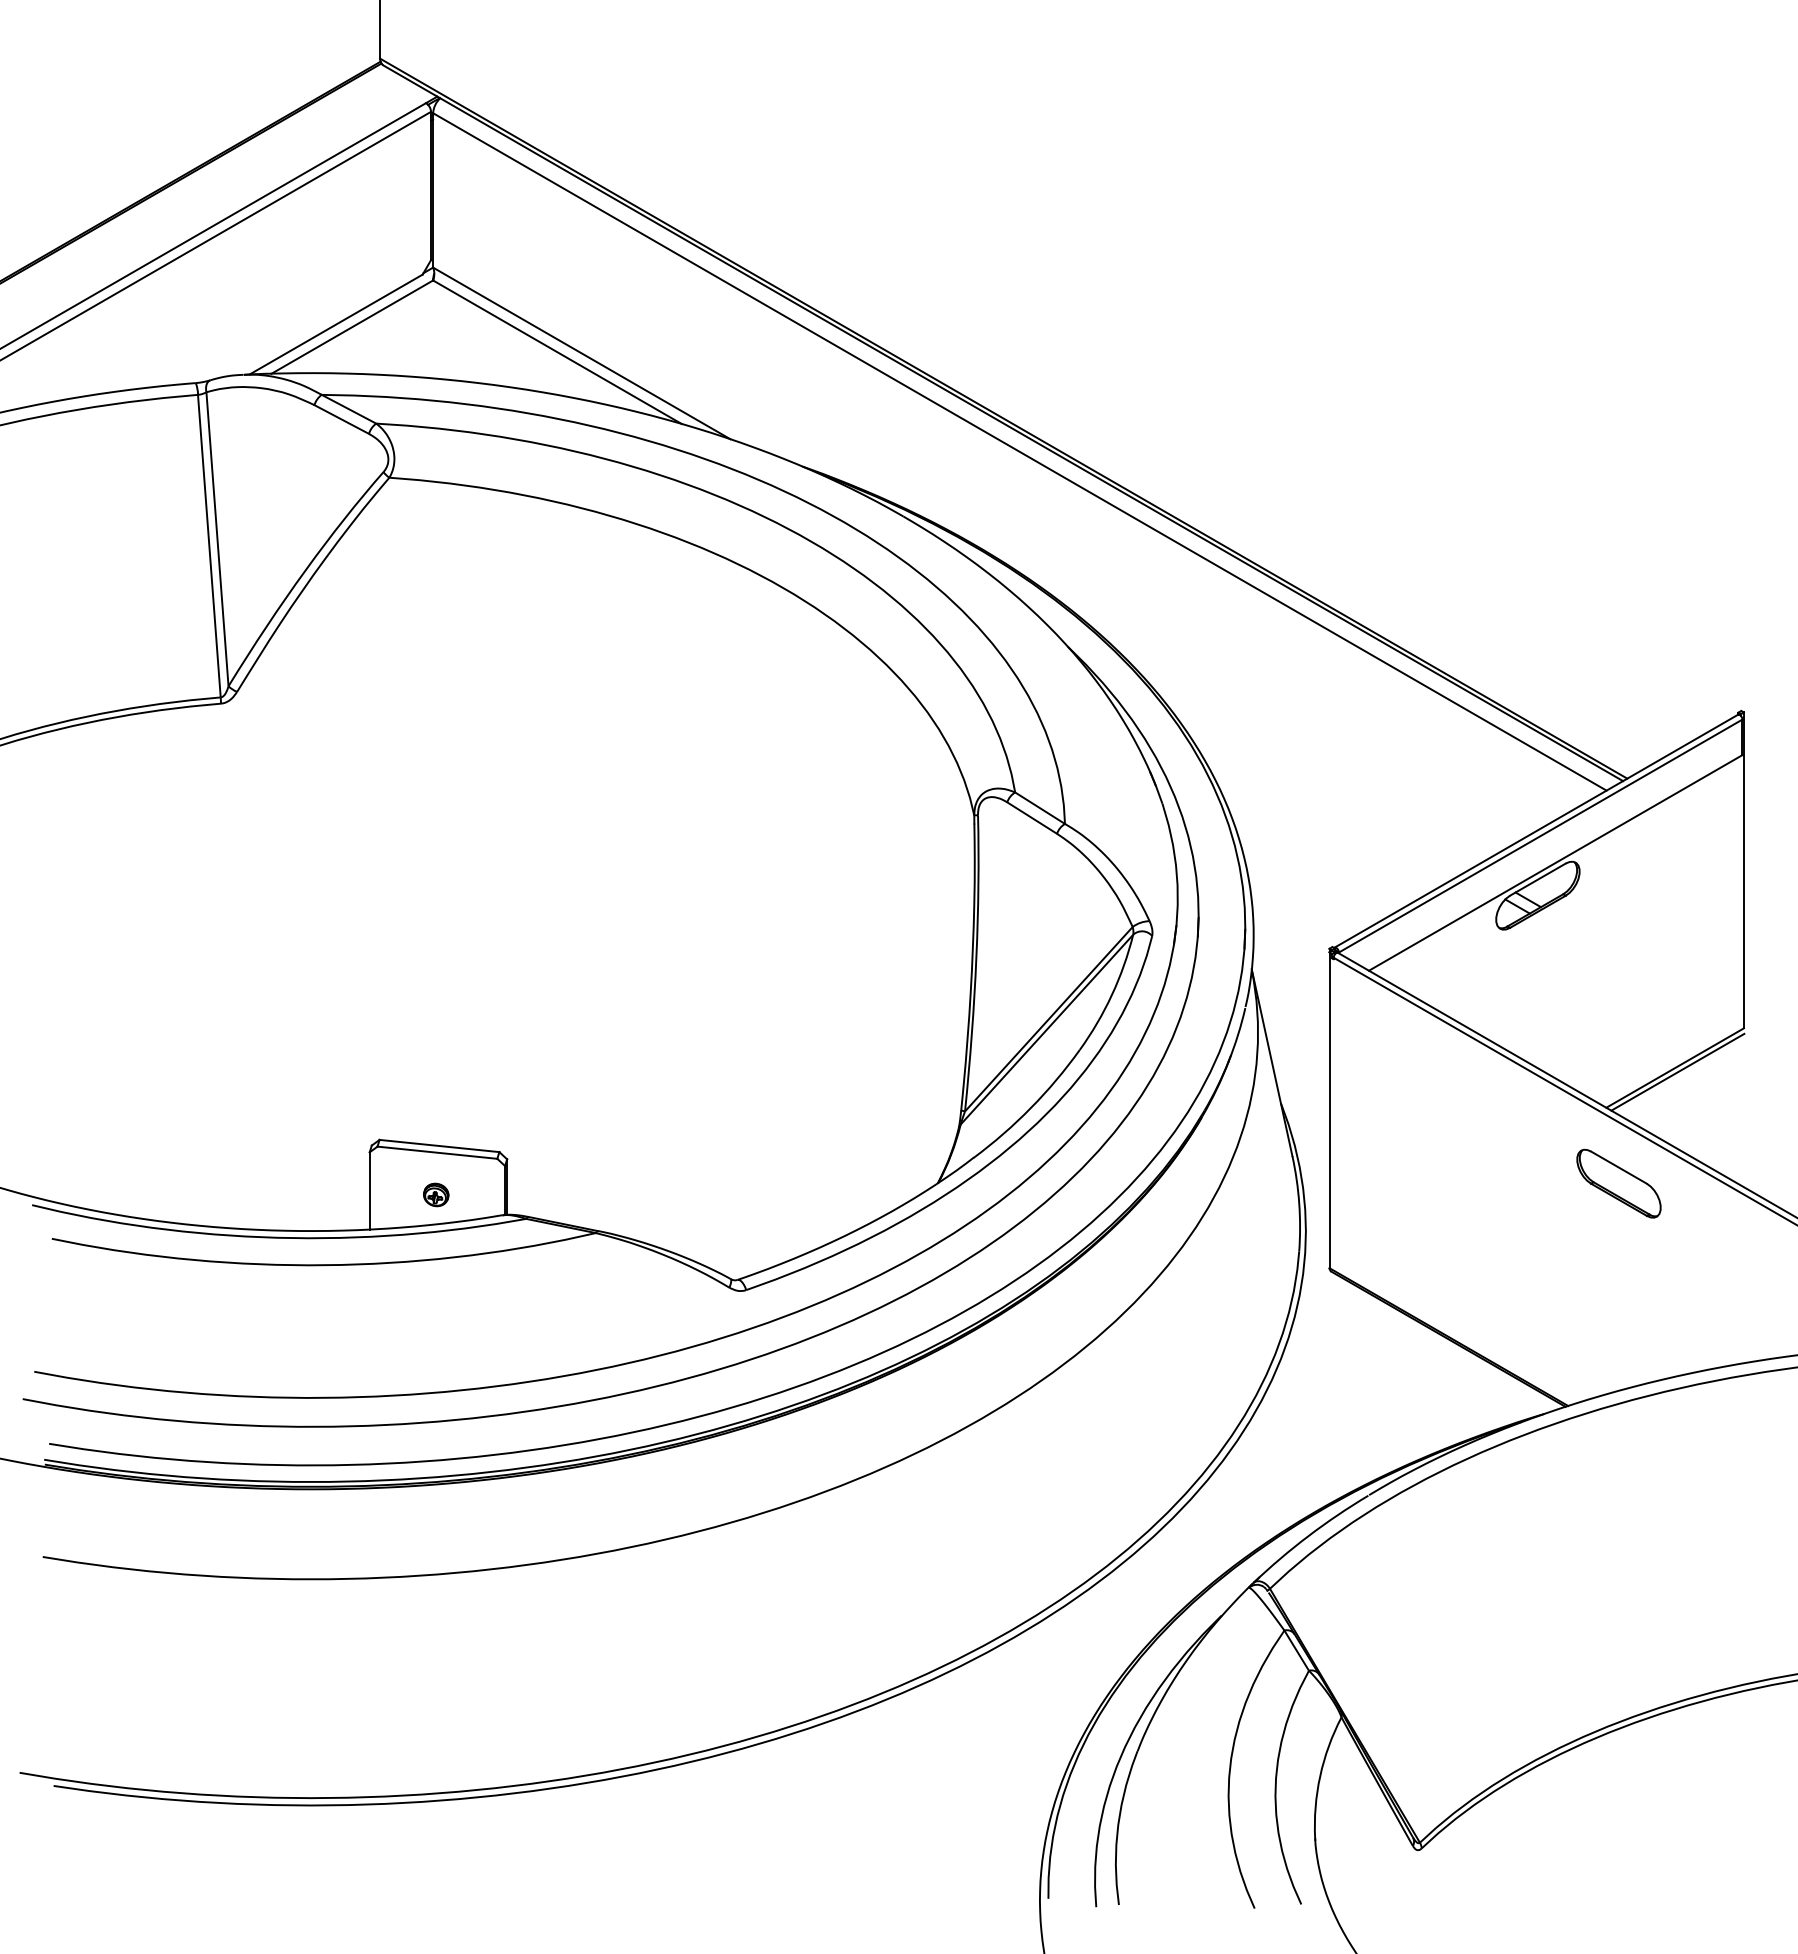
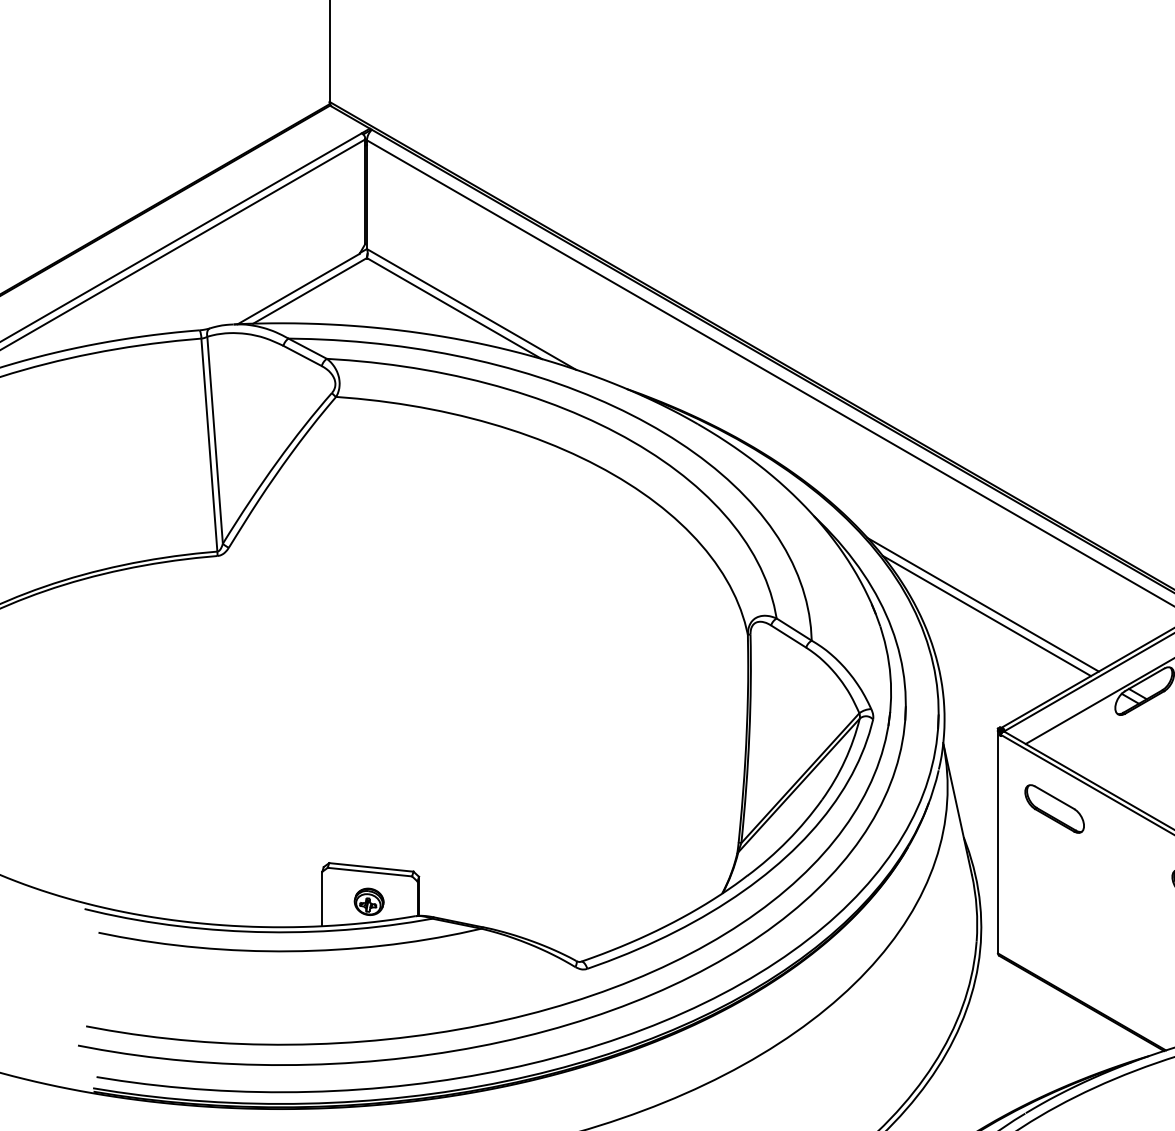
line: (1308, 772) -> (983, 604), added
line: (1313, 788) -> (986, 615), added
part: (1409, 1062) -> (1054, 808), added
part: (435, 1194) -> (368, 901), size x1.67

